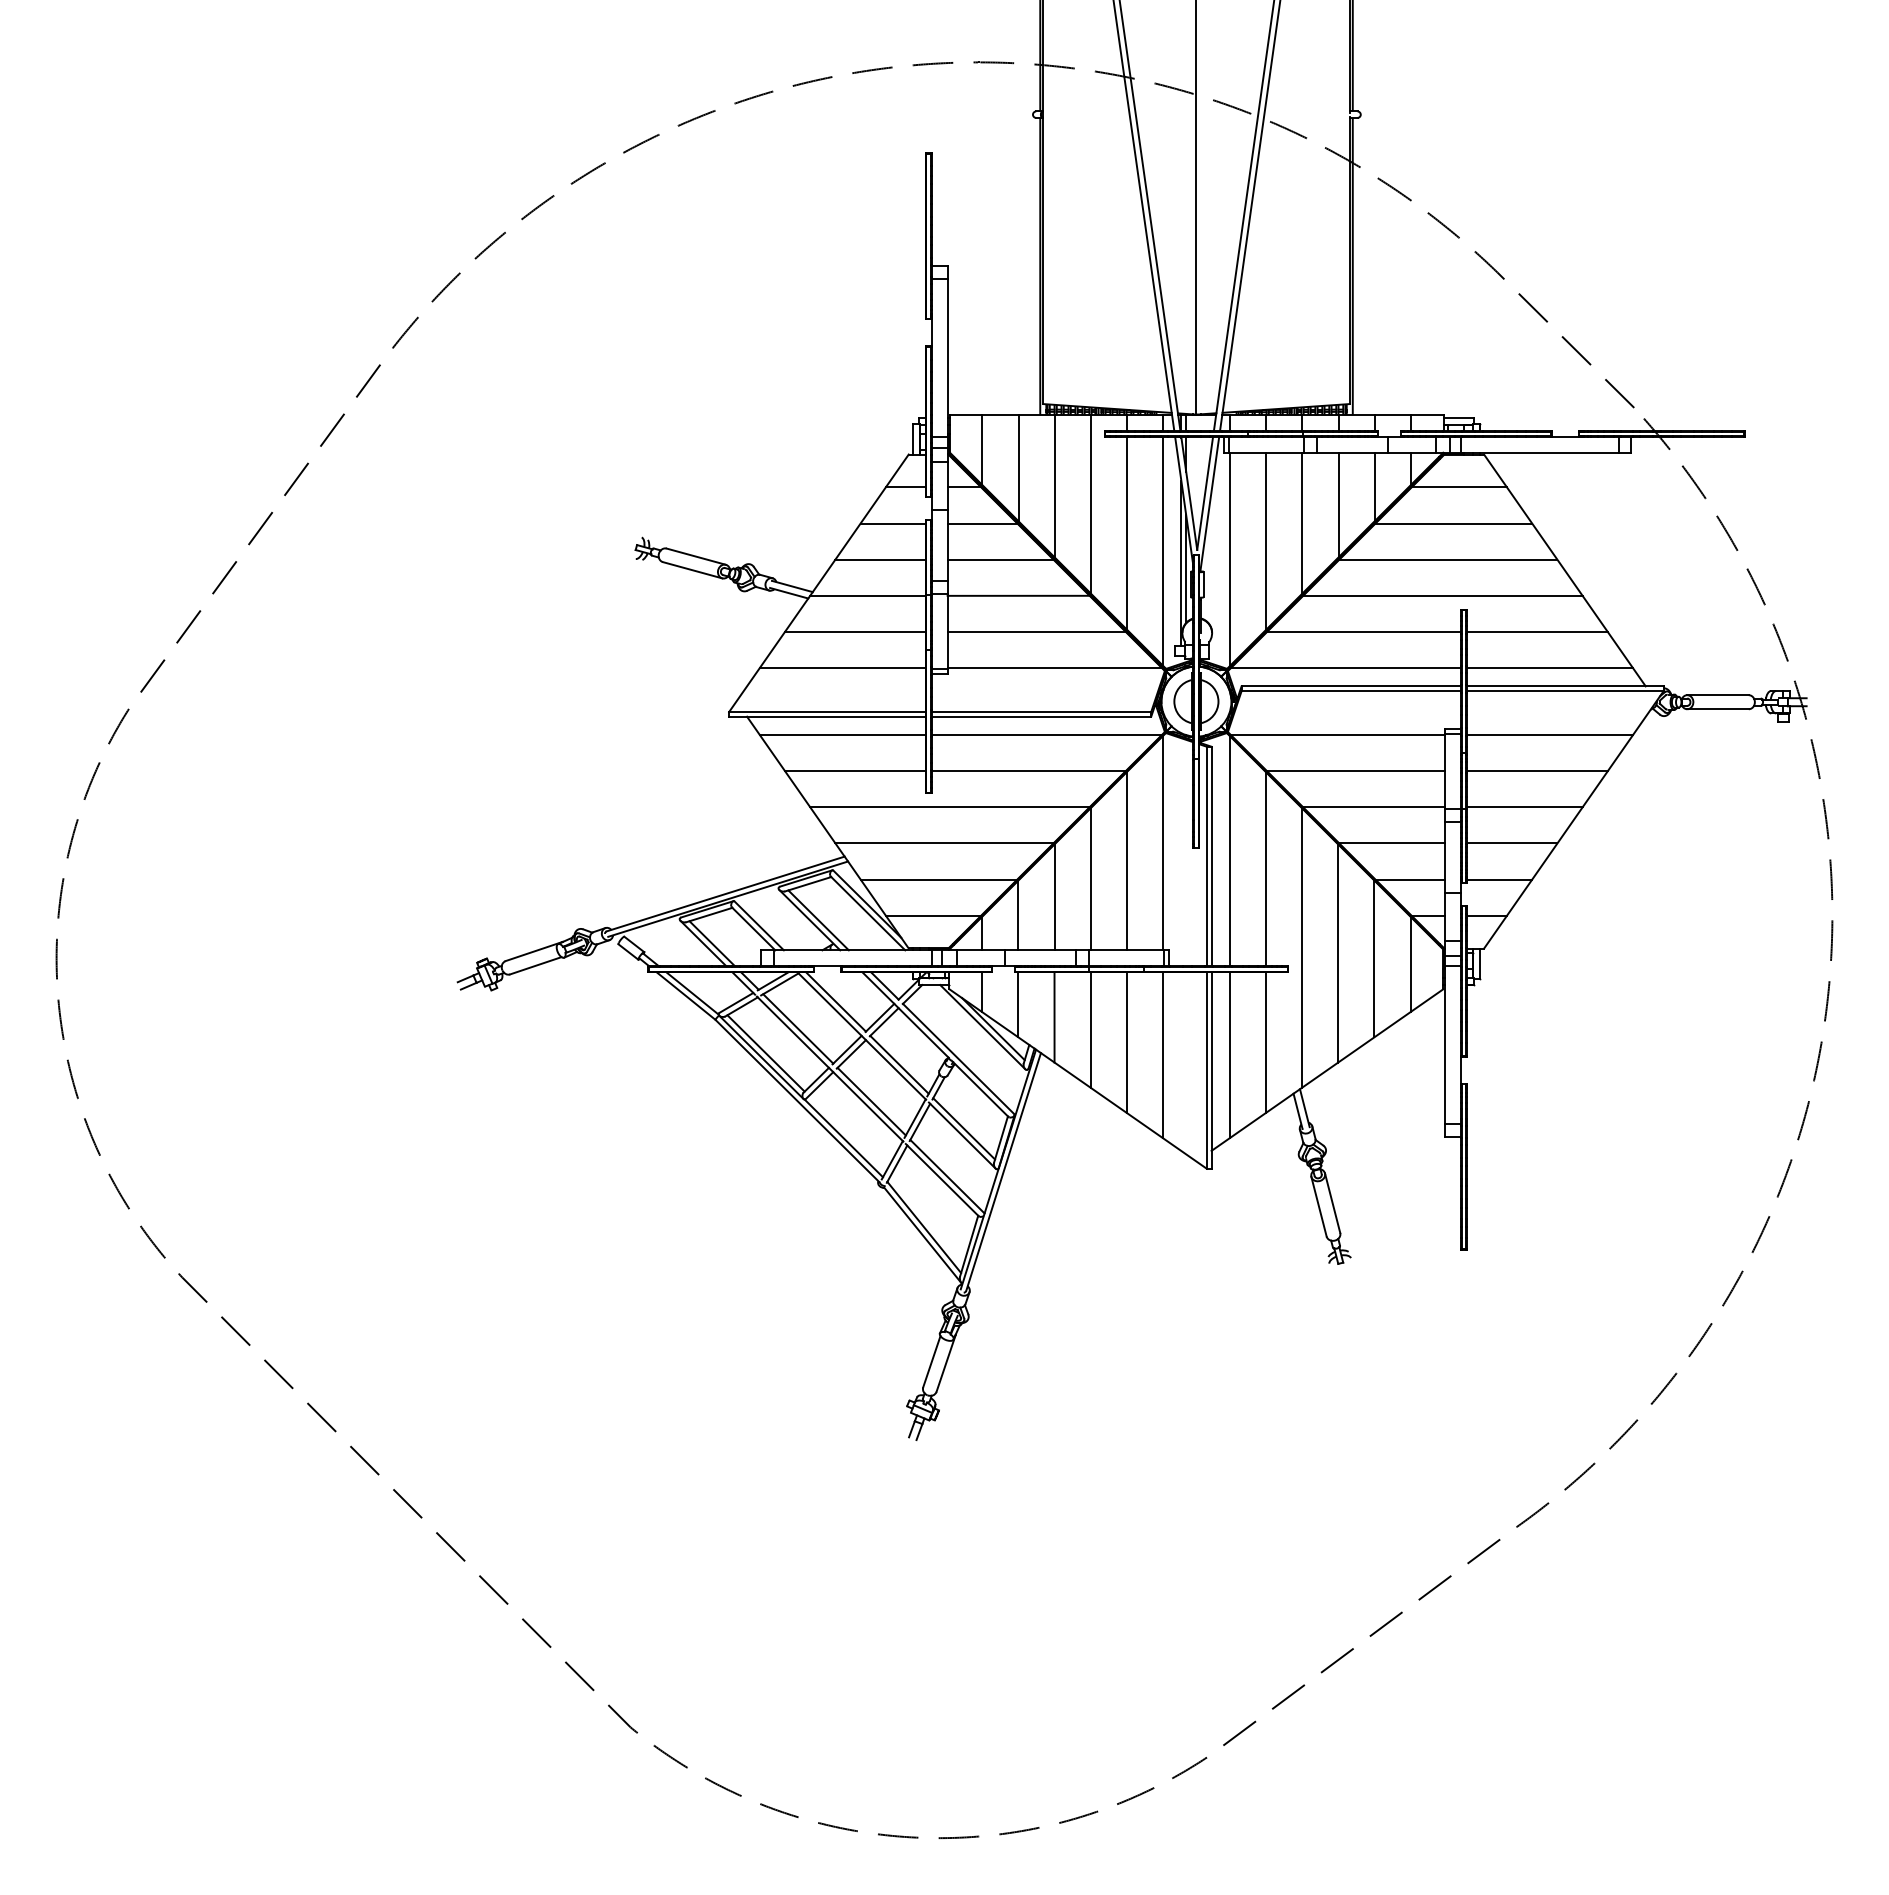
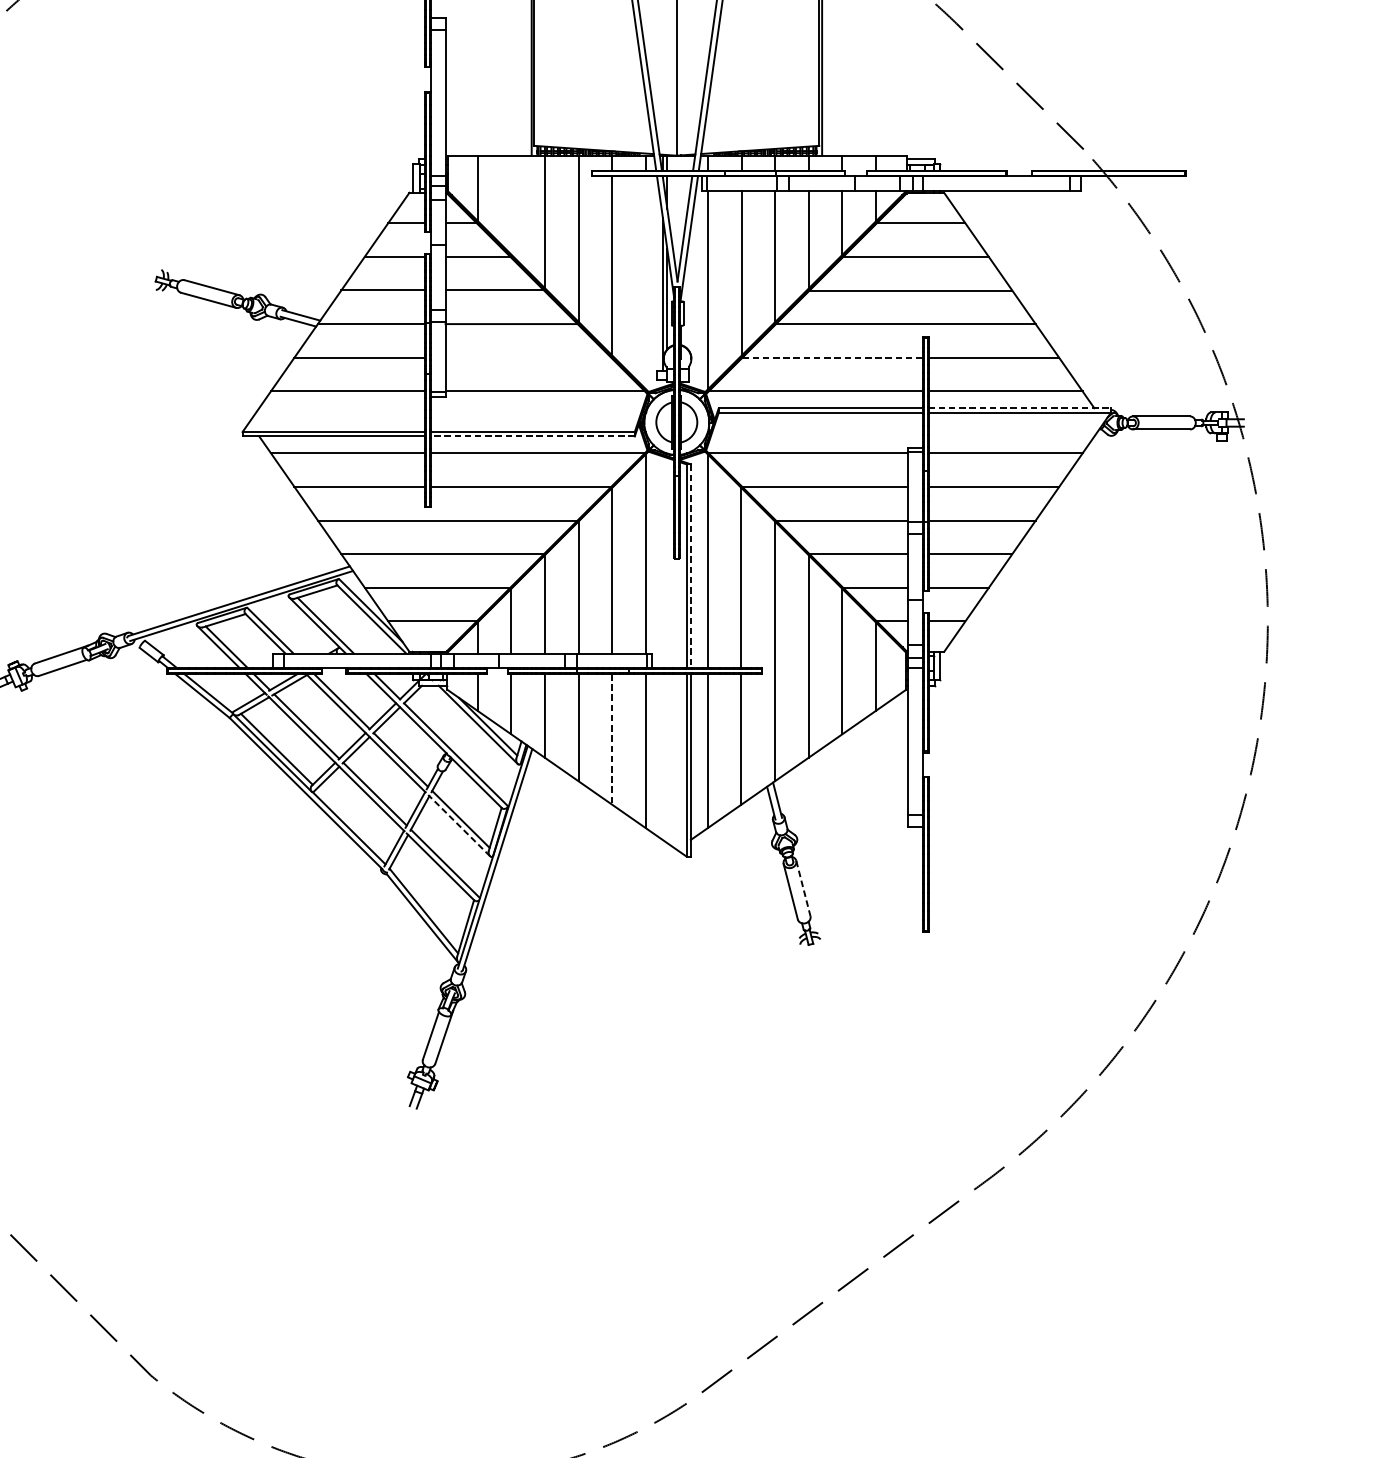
line: (1018, 468) -> (511, 205), removed
line: (1163, 551) -> (646, 282), removed
line: (1036, 632) -> (528, 358), removed
line: (1364, 632) -> (833, 358), solid -> dashed
line: (1565, 686) -> (1019, 408), solid -> dashed
line: (1041, 716) -> (532, 436), solid -> dashed
line: (1211, 856) -> (690, 566), solid -> dashed
line: (1126, 1043) -> (611, 740), solid -> dashed
line: (962, 1135) -> (459, 825), solid -> dashed
line: (1332, 1203) -> (803, 888), solid -> dashed

